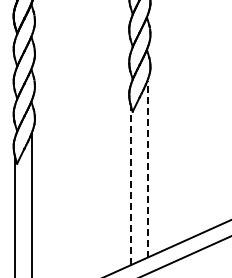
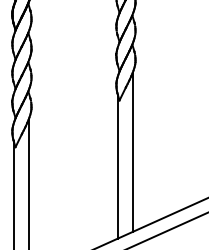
line: (147, 168) -> (132, 151), dashed -> solid
line: (130, 185) -> (117, 166), dashed -> solid

